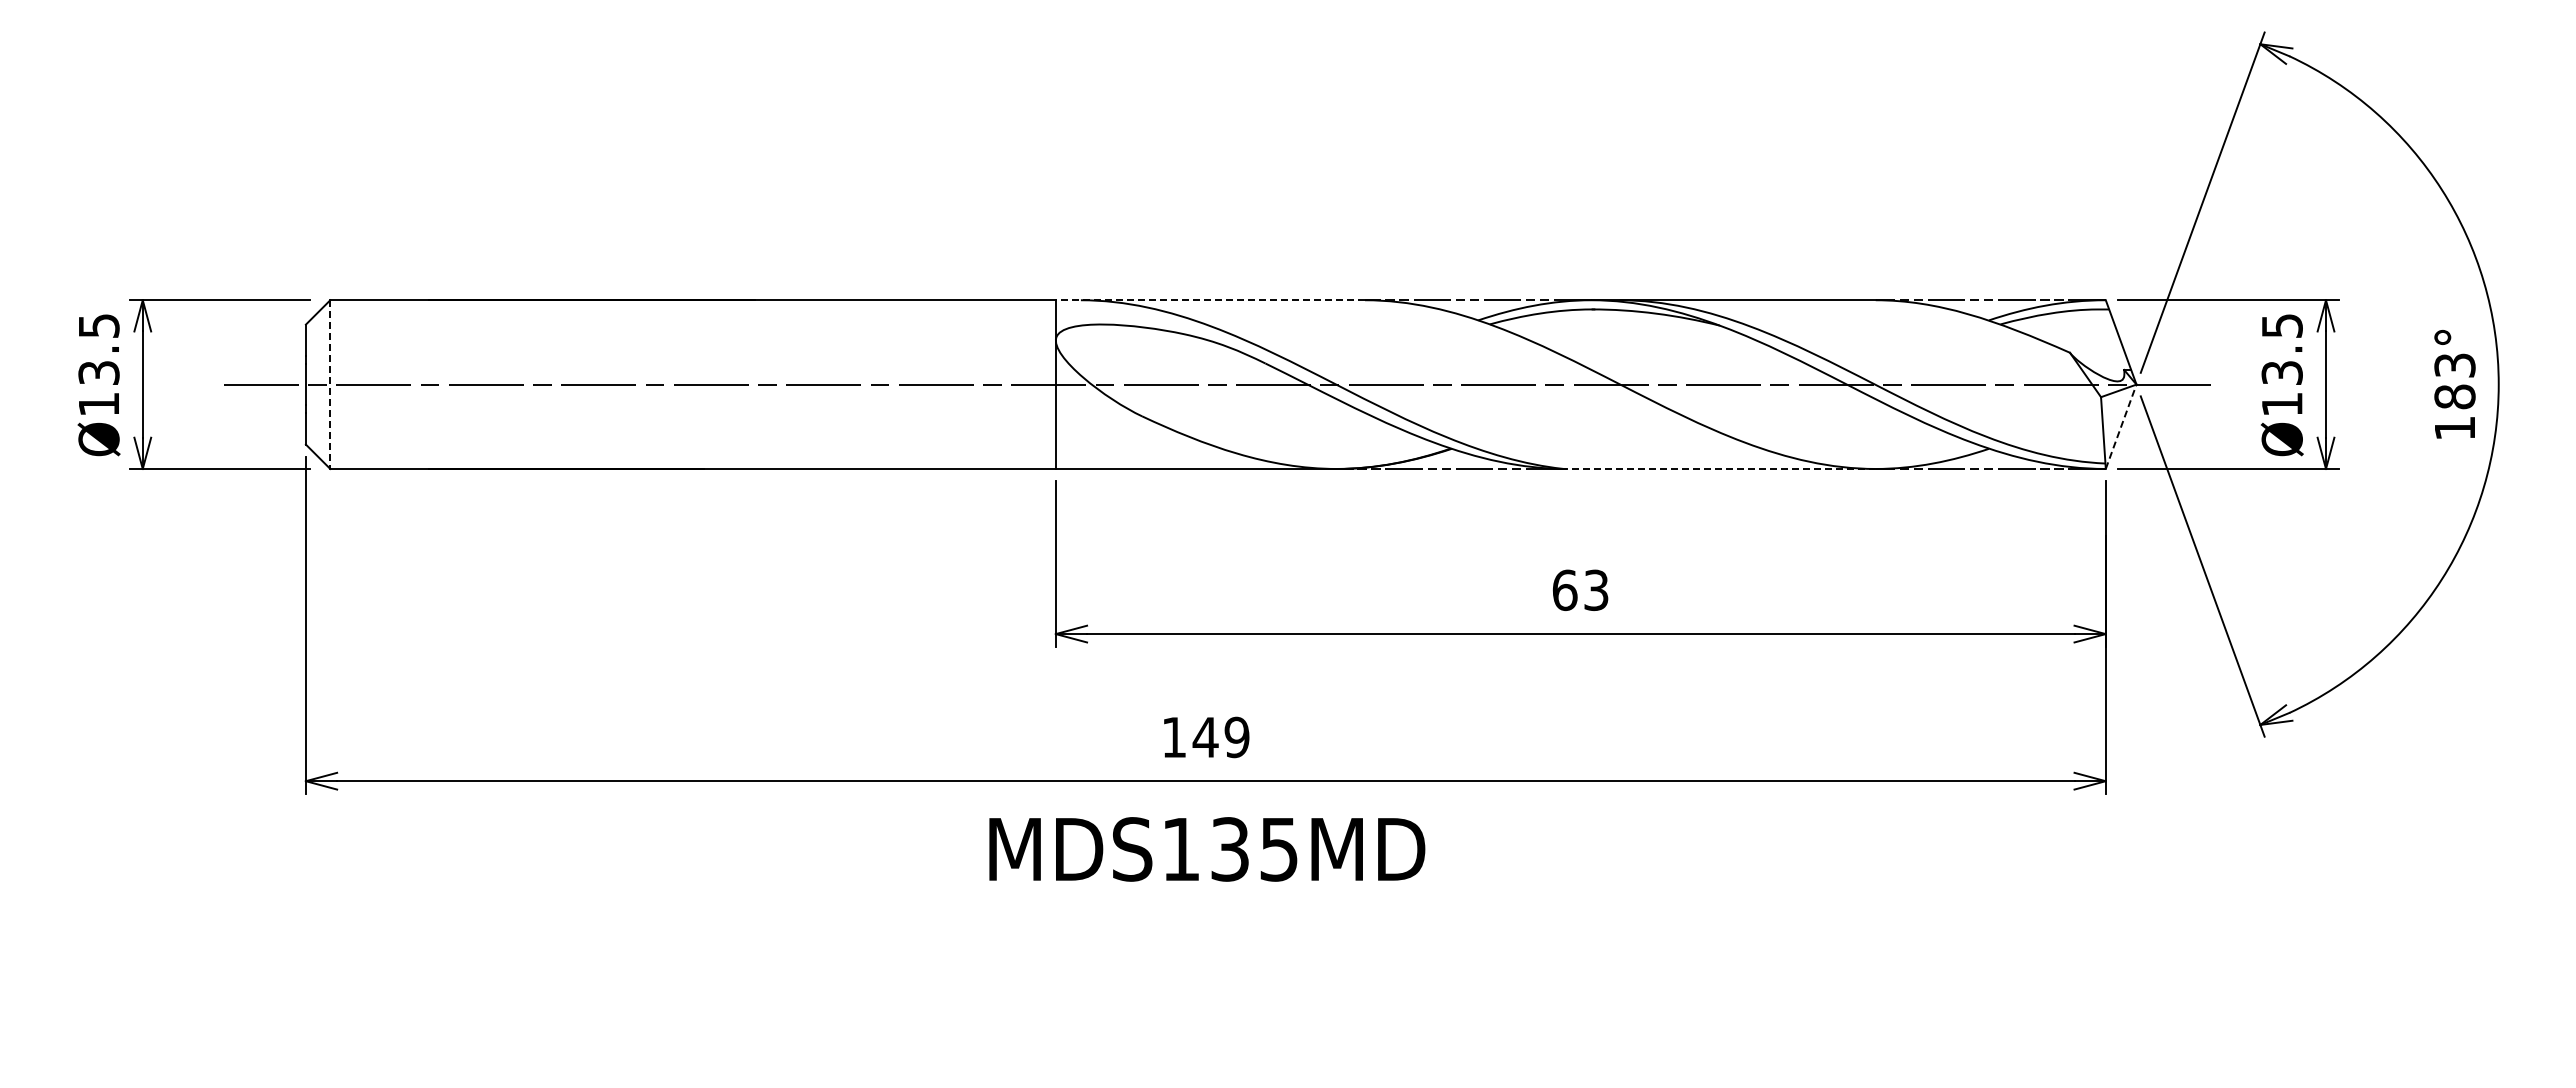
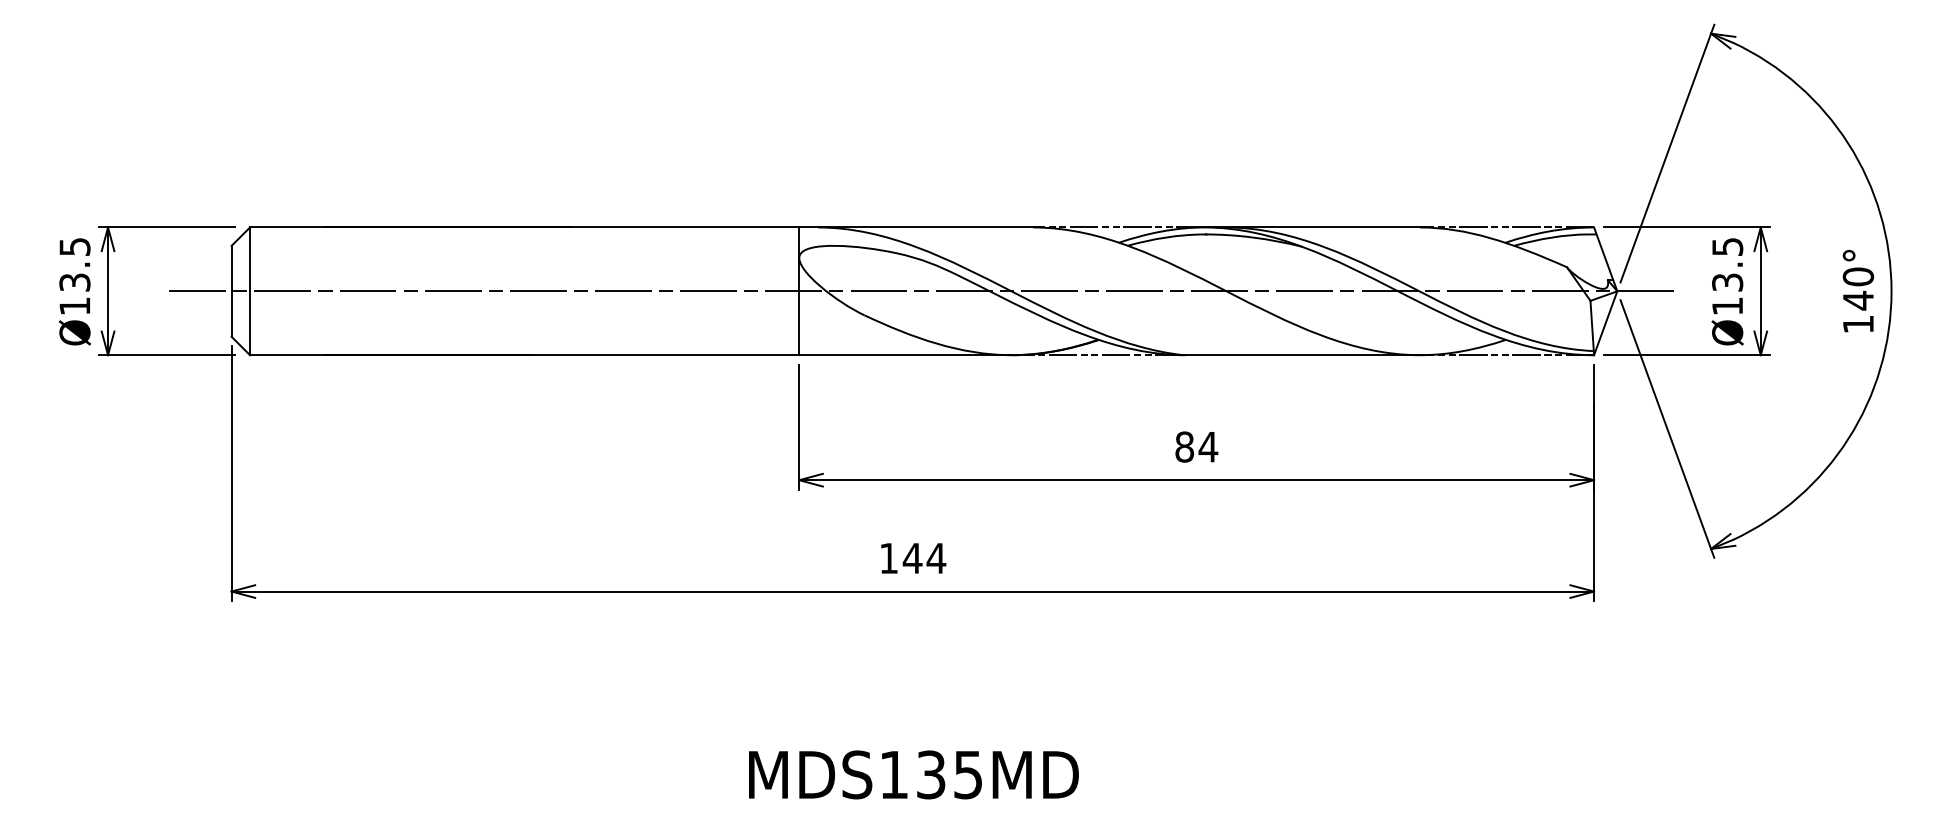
line: (1210, 300) -> (916, 227), dashed -> solid
text: (2454, 381) -> (1858, 288), 183° -> 140°
line: (330, 385) -> (250, 292), dashed -> solid
line: (2121, 426) -> (1605, 323), dashed -> solid
line: (1719, 468) -> (1301, 354), dashed -> solid
text: (1580, 590) -> (1196, 447), 63 -> 84
text: (1237, 737) -> (936, 558), 149 -> 144
text: (1207, 849) -> (914, 774), moved

